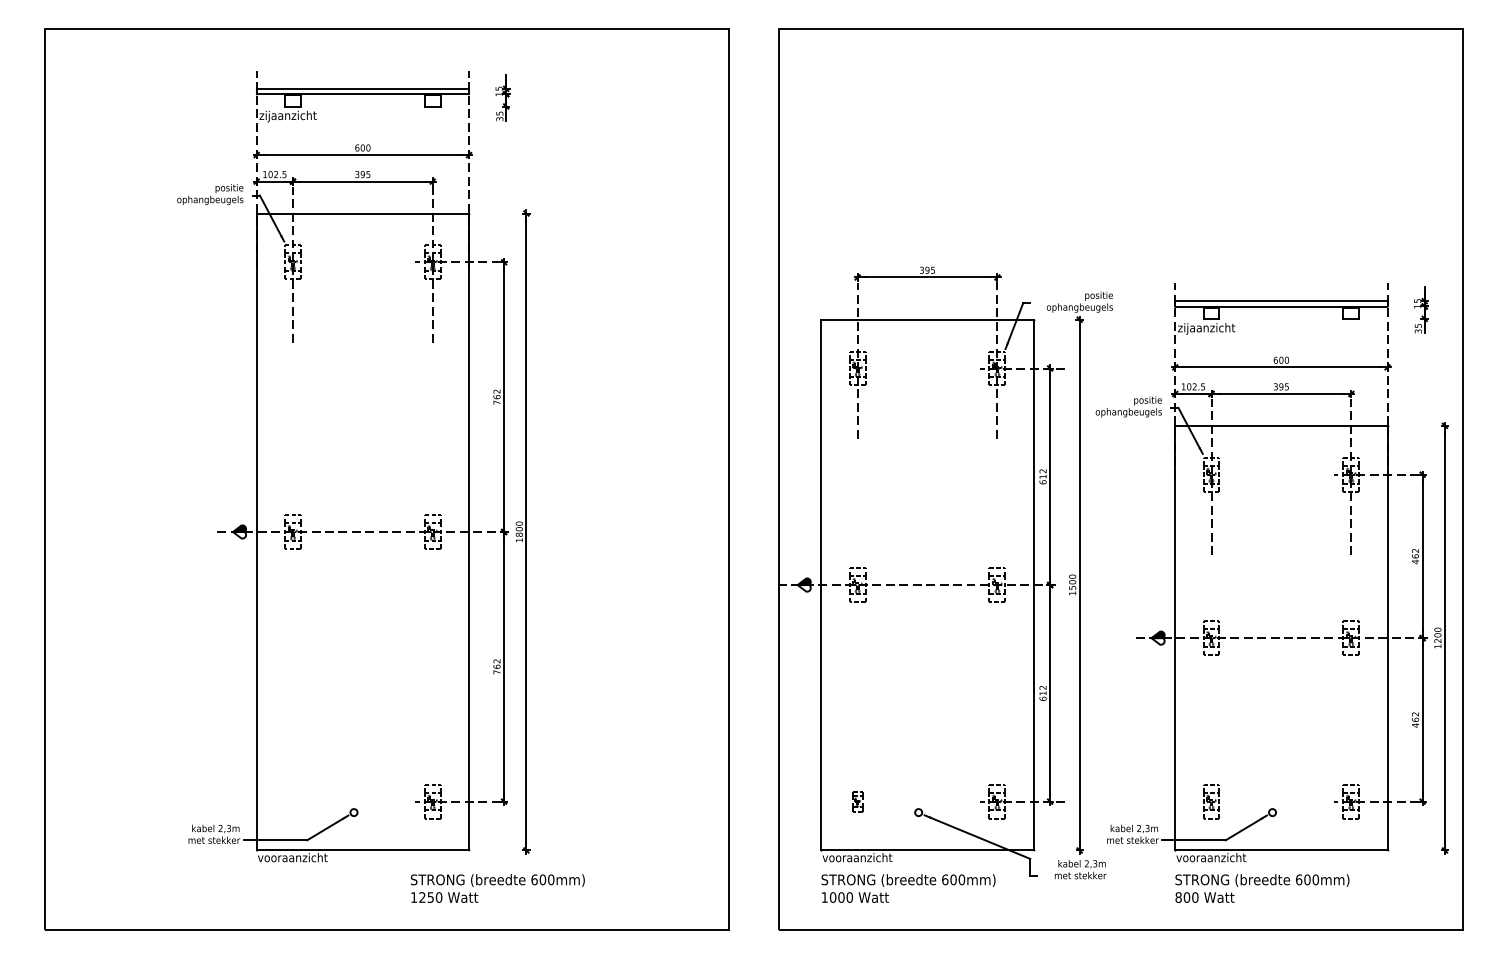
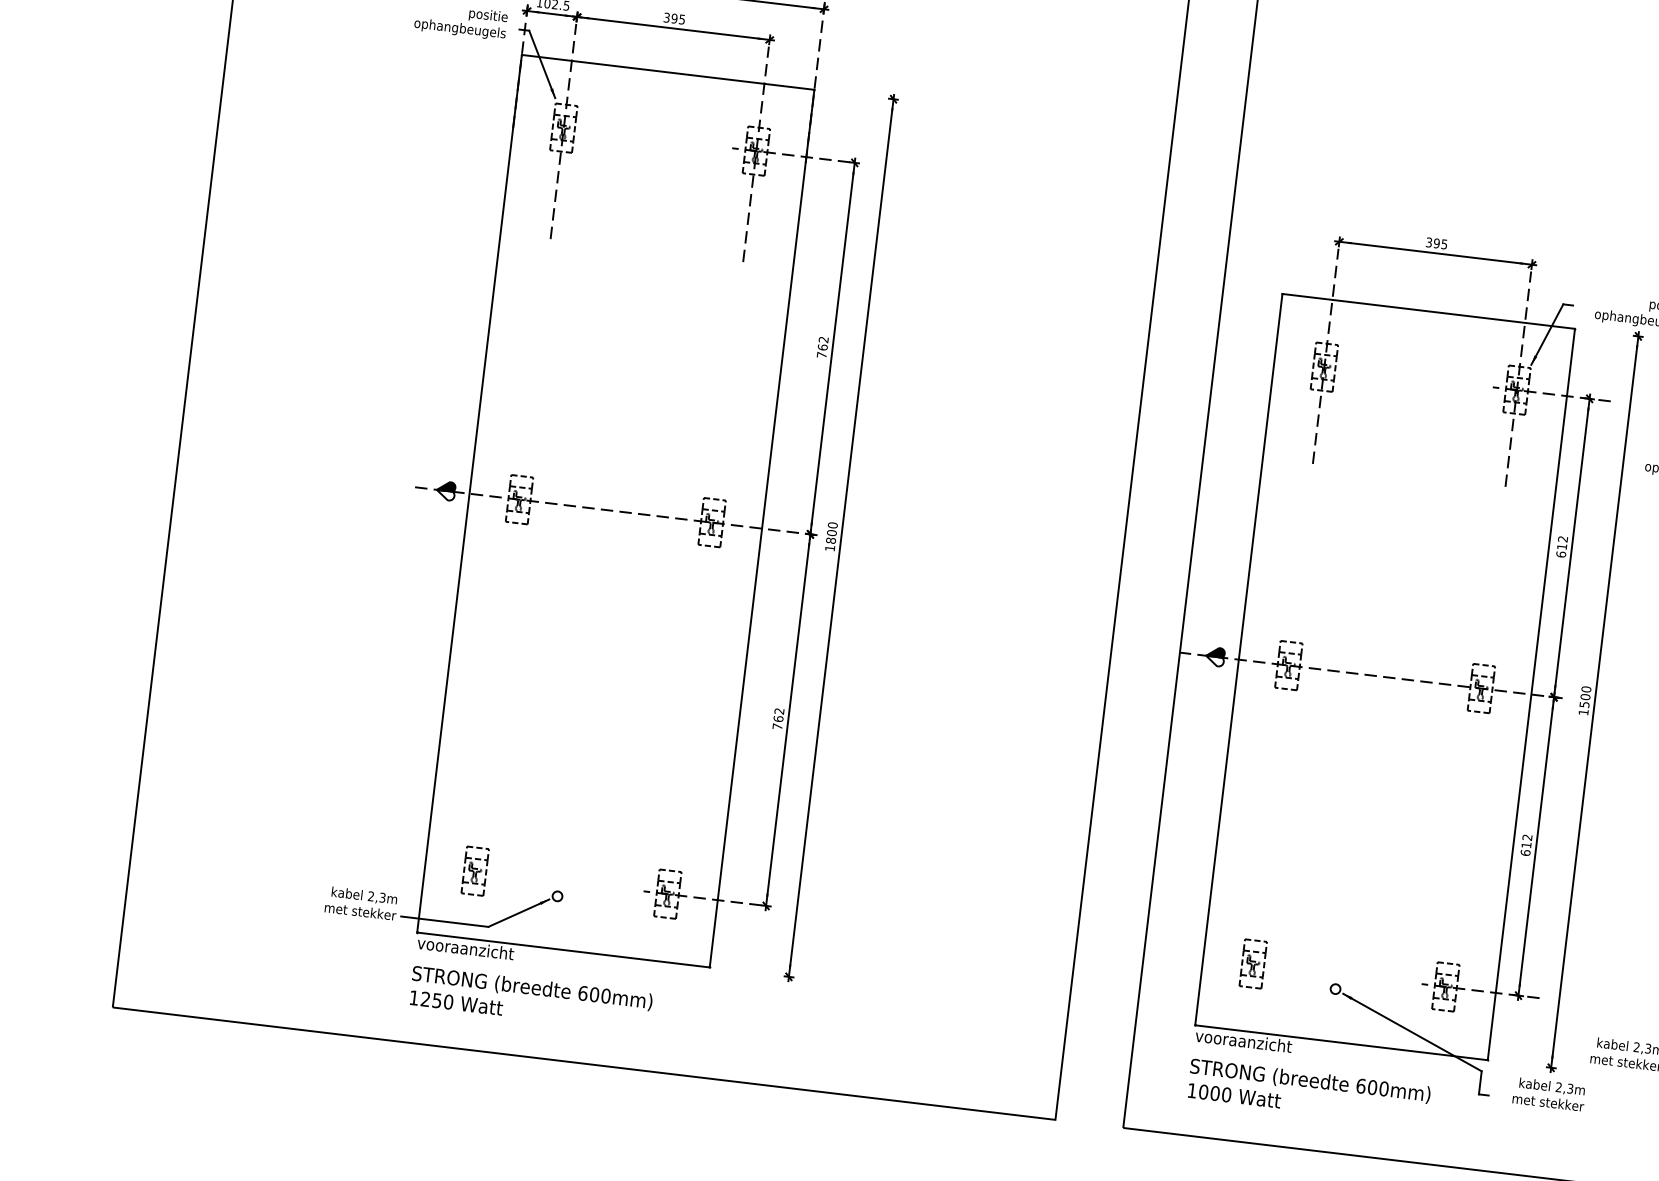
part: (292, 801) -> (474, 870), added
part: (857, 801) -> (1253, 963), size x1.67
text: (497, 888) -> (530, 999), moved

